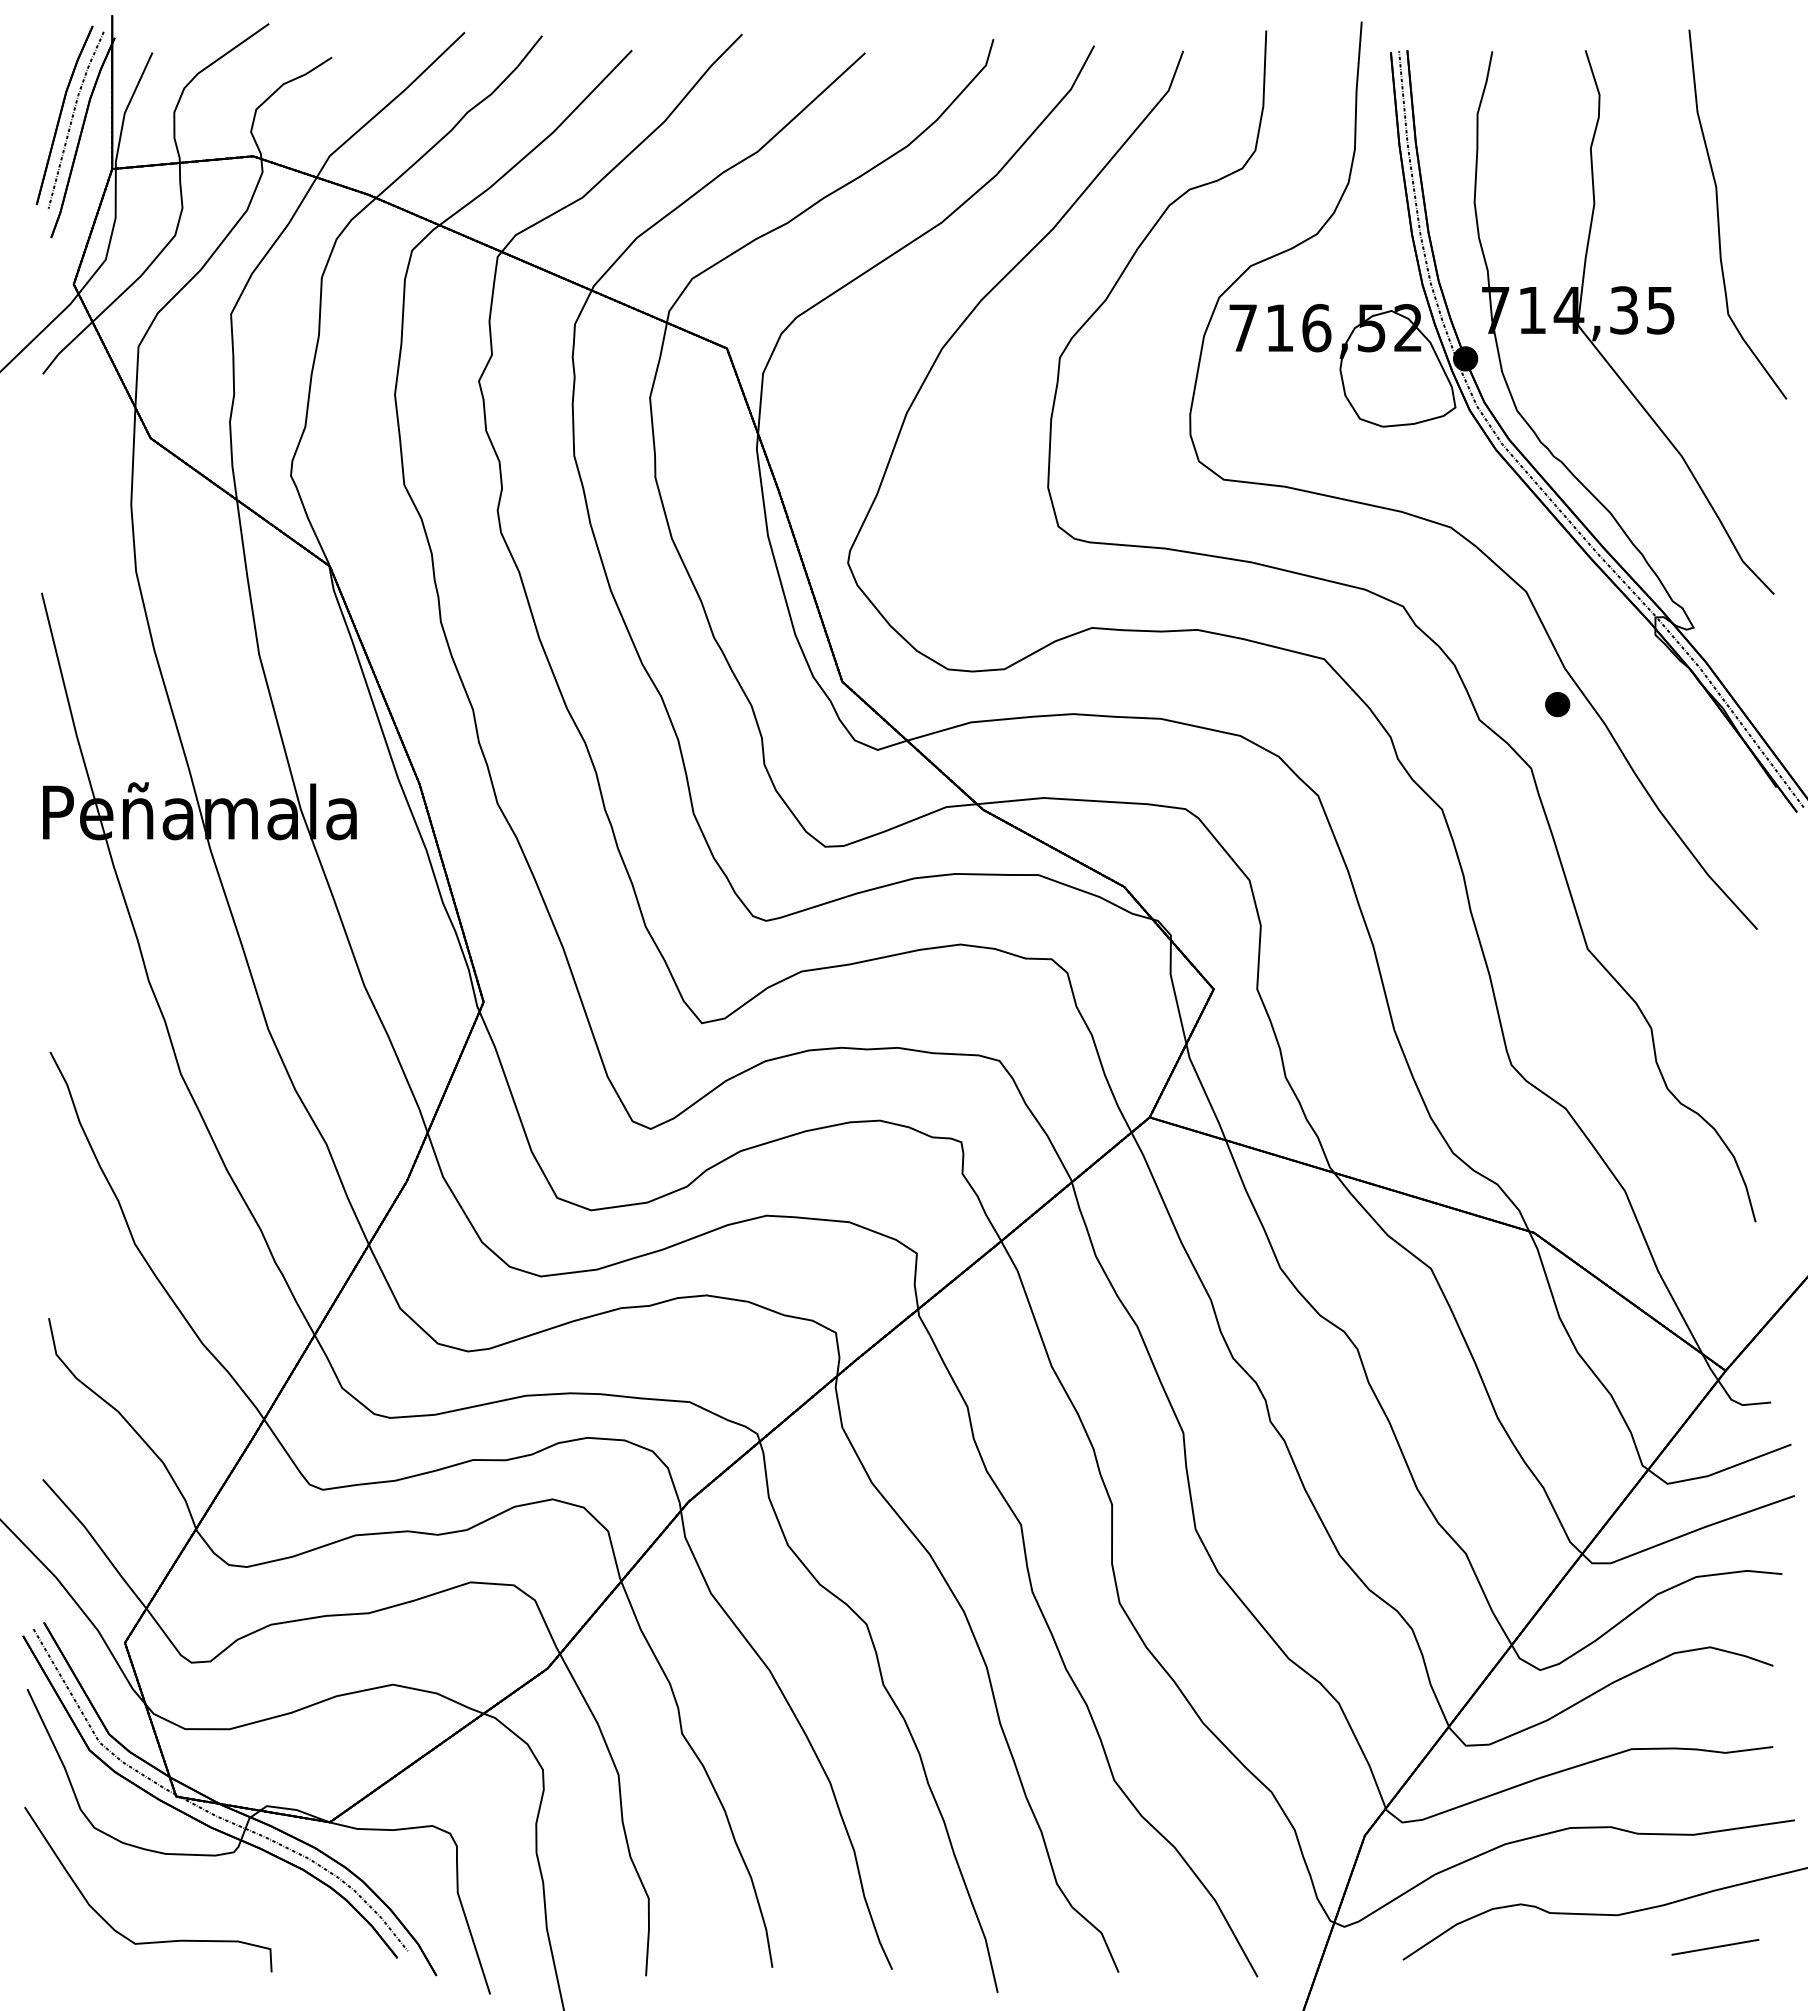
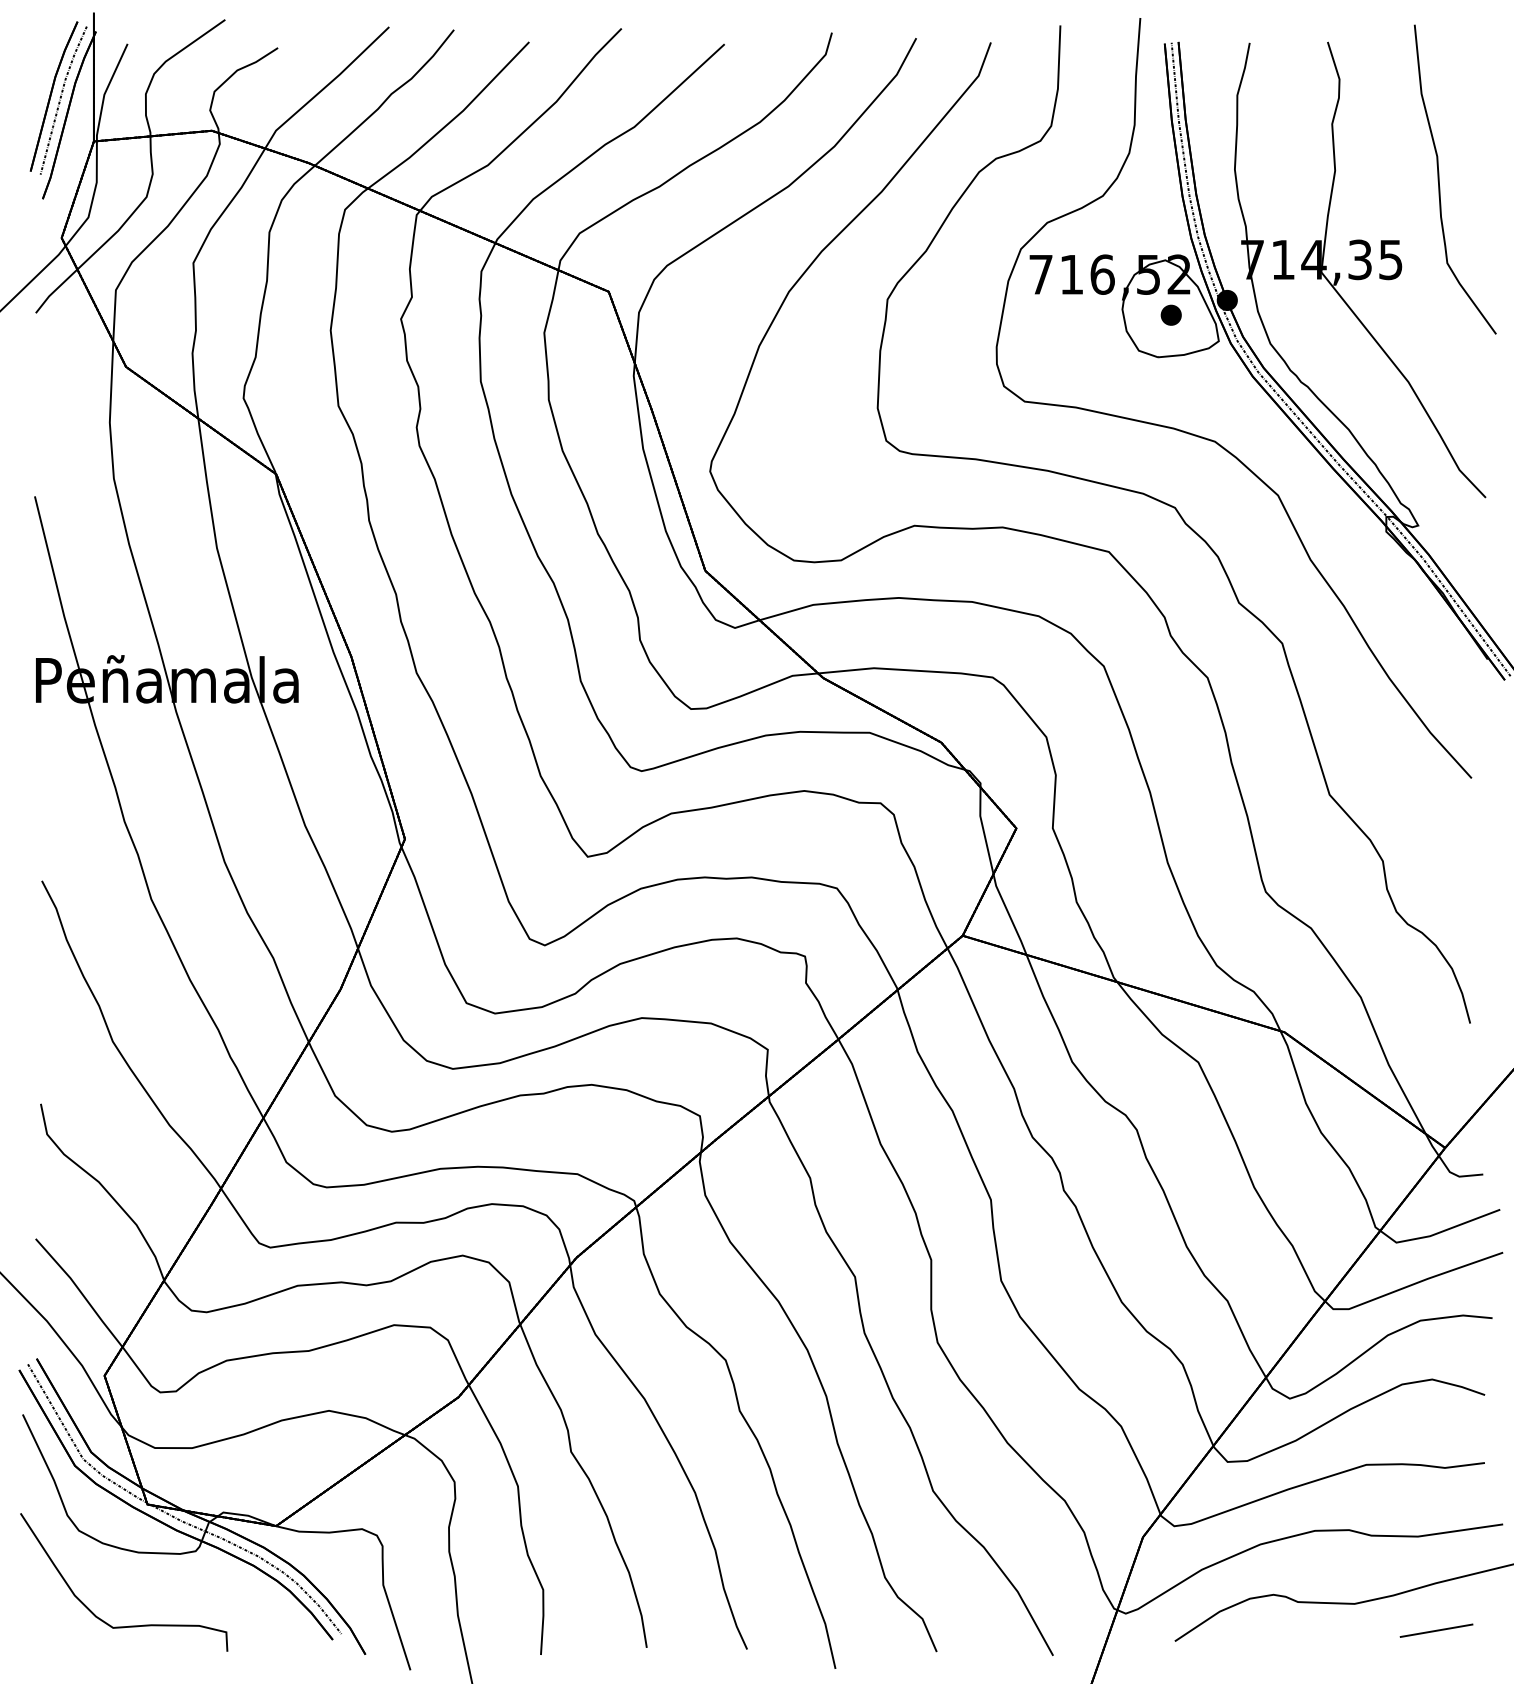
part: (1557, 704) -> (1171, 315), moved

